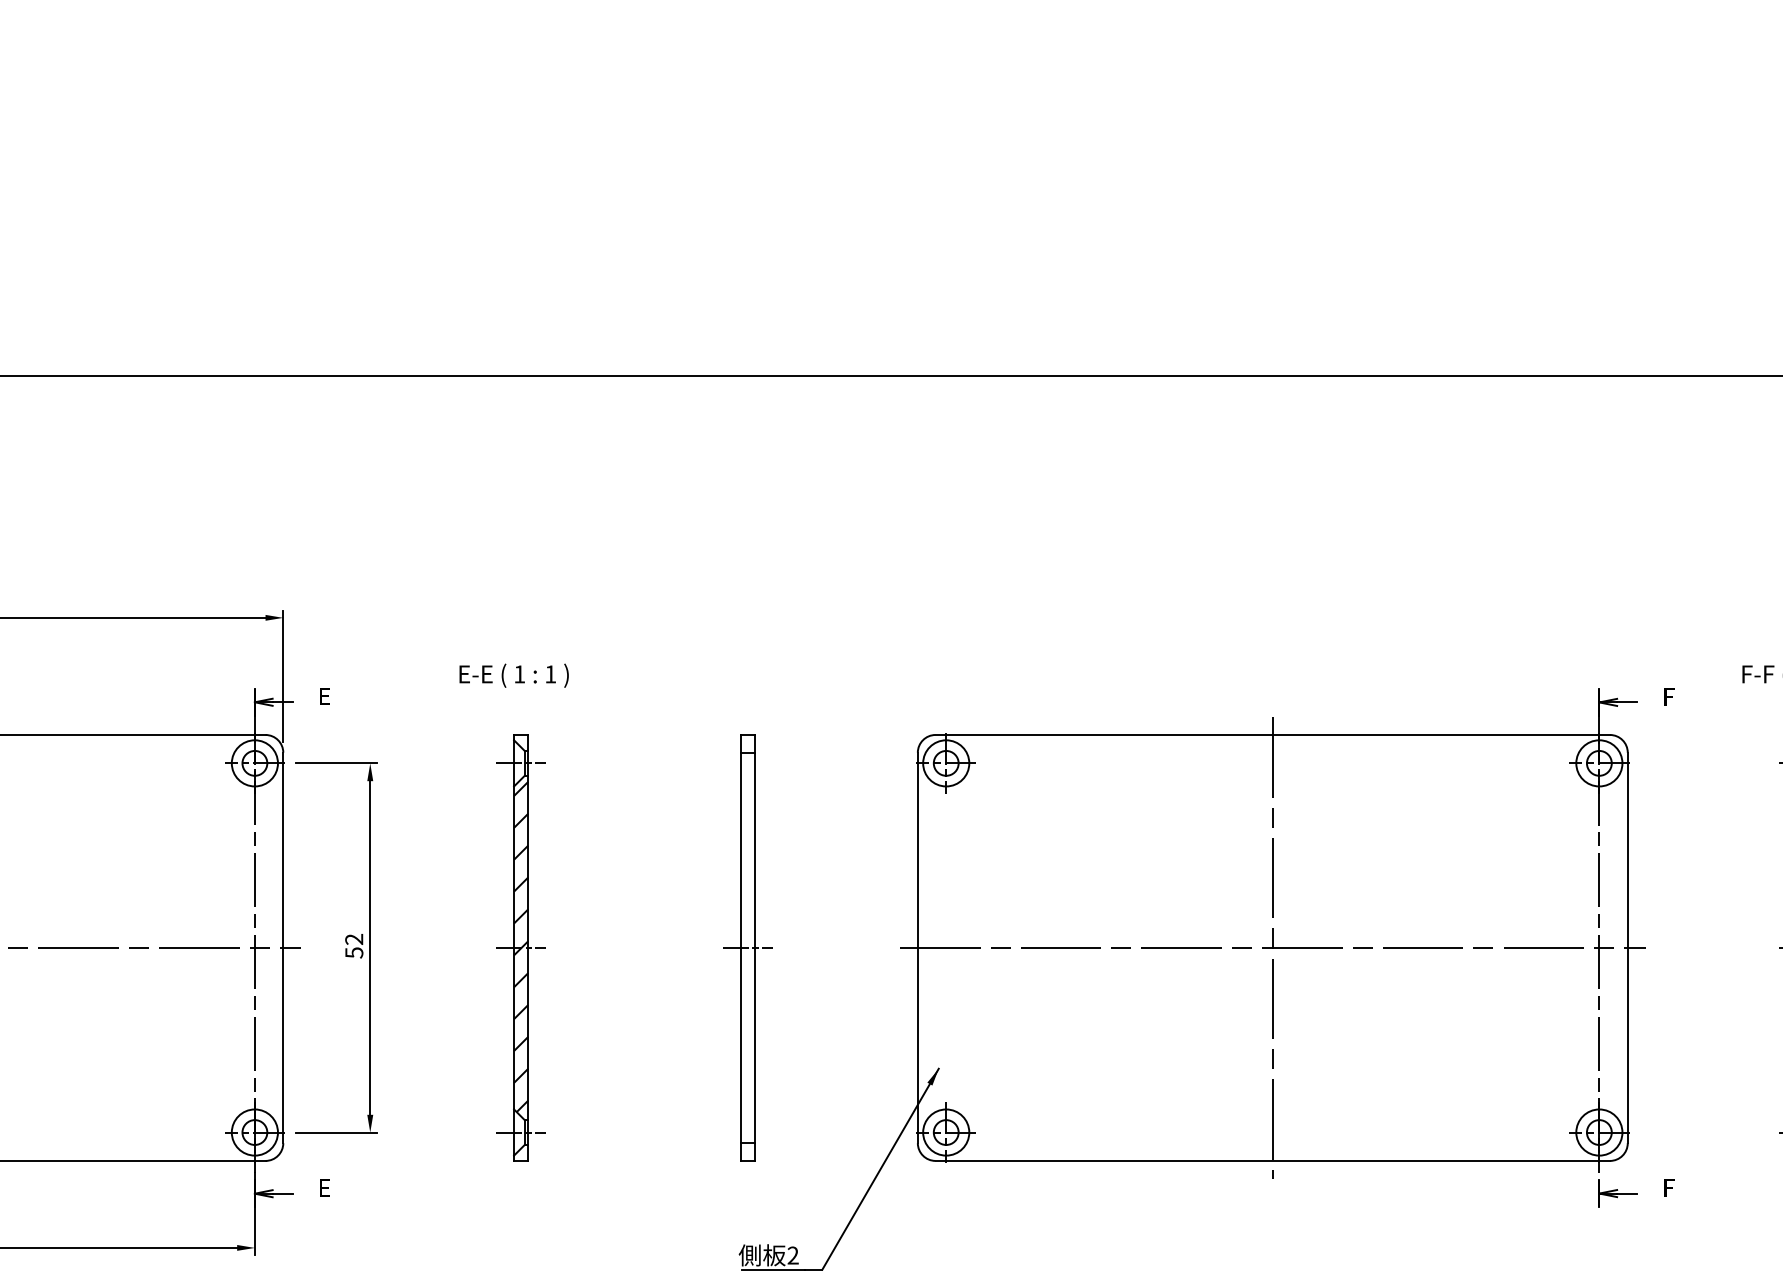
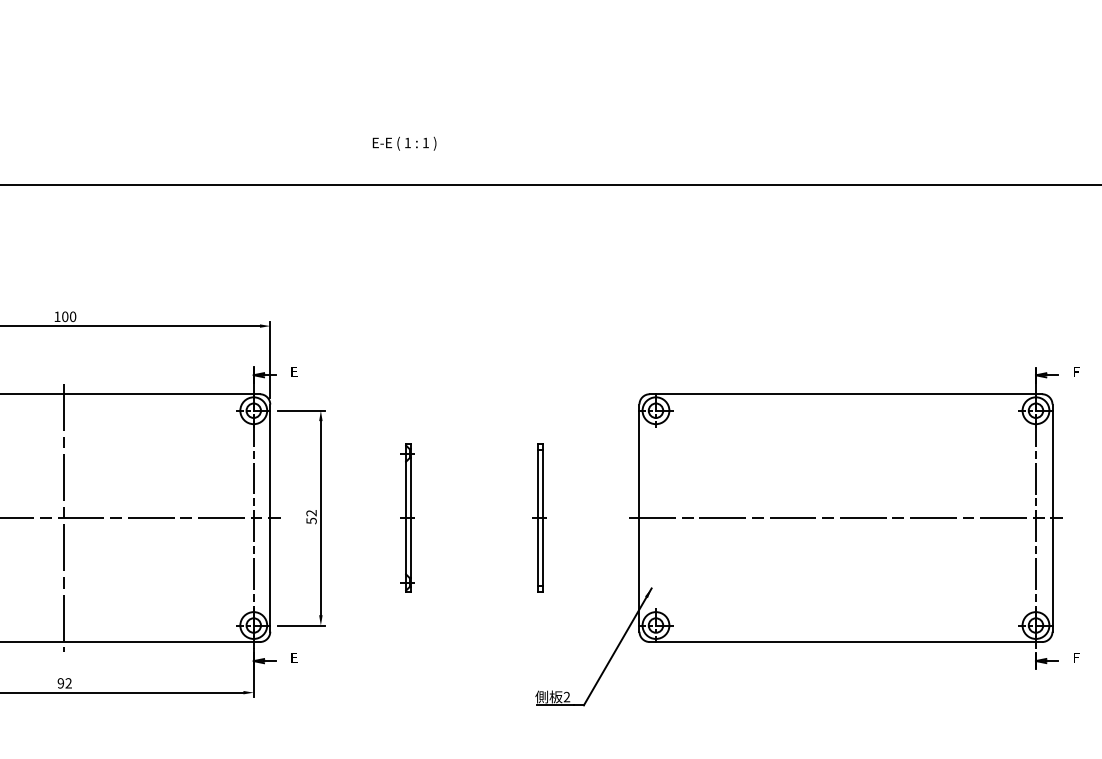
text: (513, 675) -> (404, 143), moved
part: (520, 946) -> (408, 517), size x0.6
part: (747, 946) -> (540, 517), size x0.6
line: (1271, 946) -> (845, 517), removed

